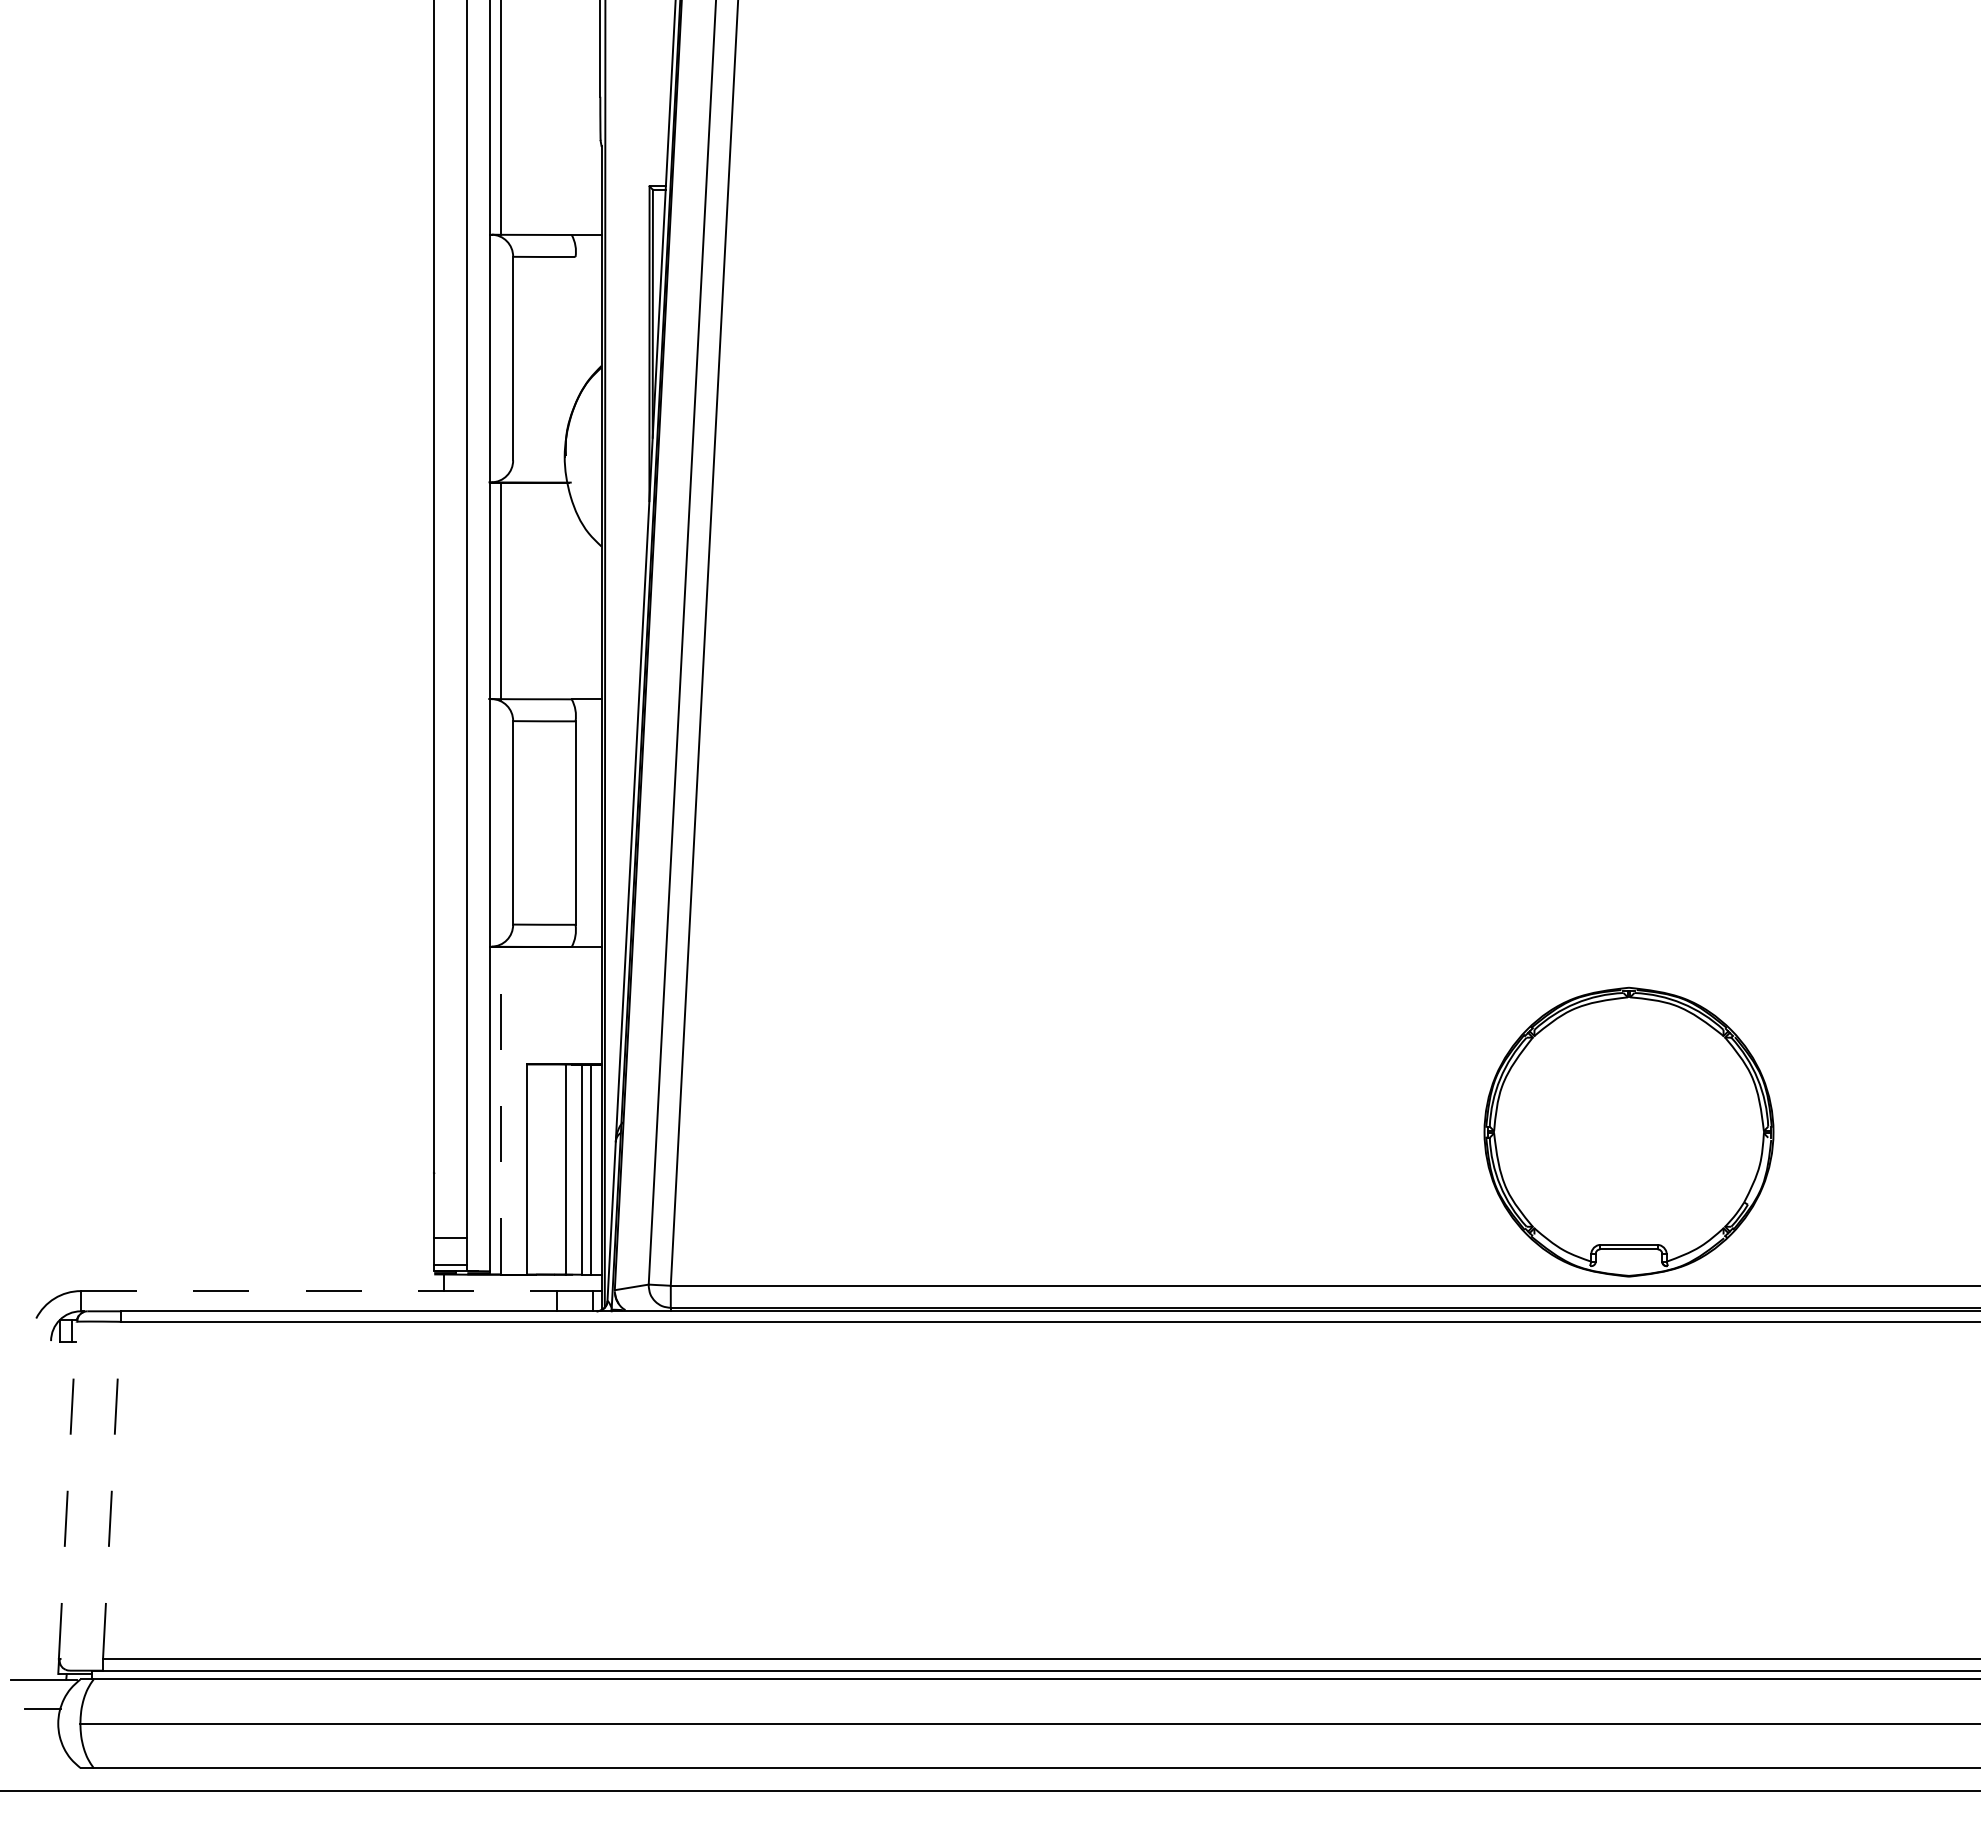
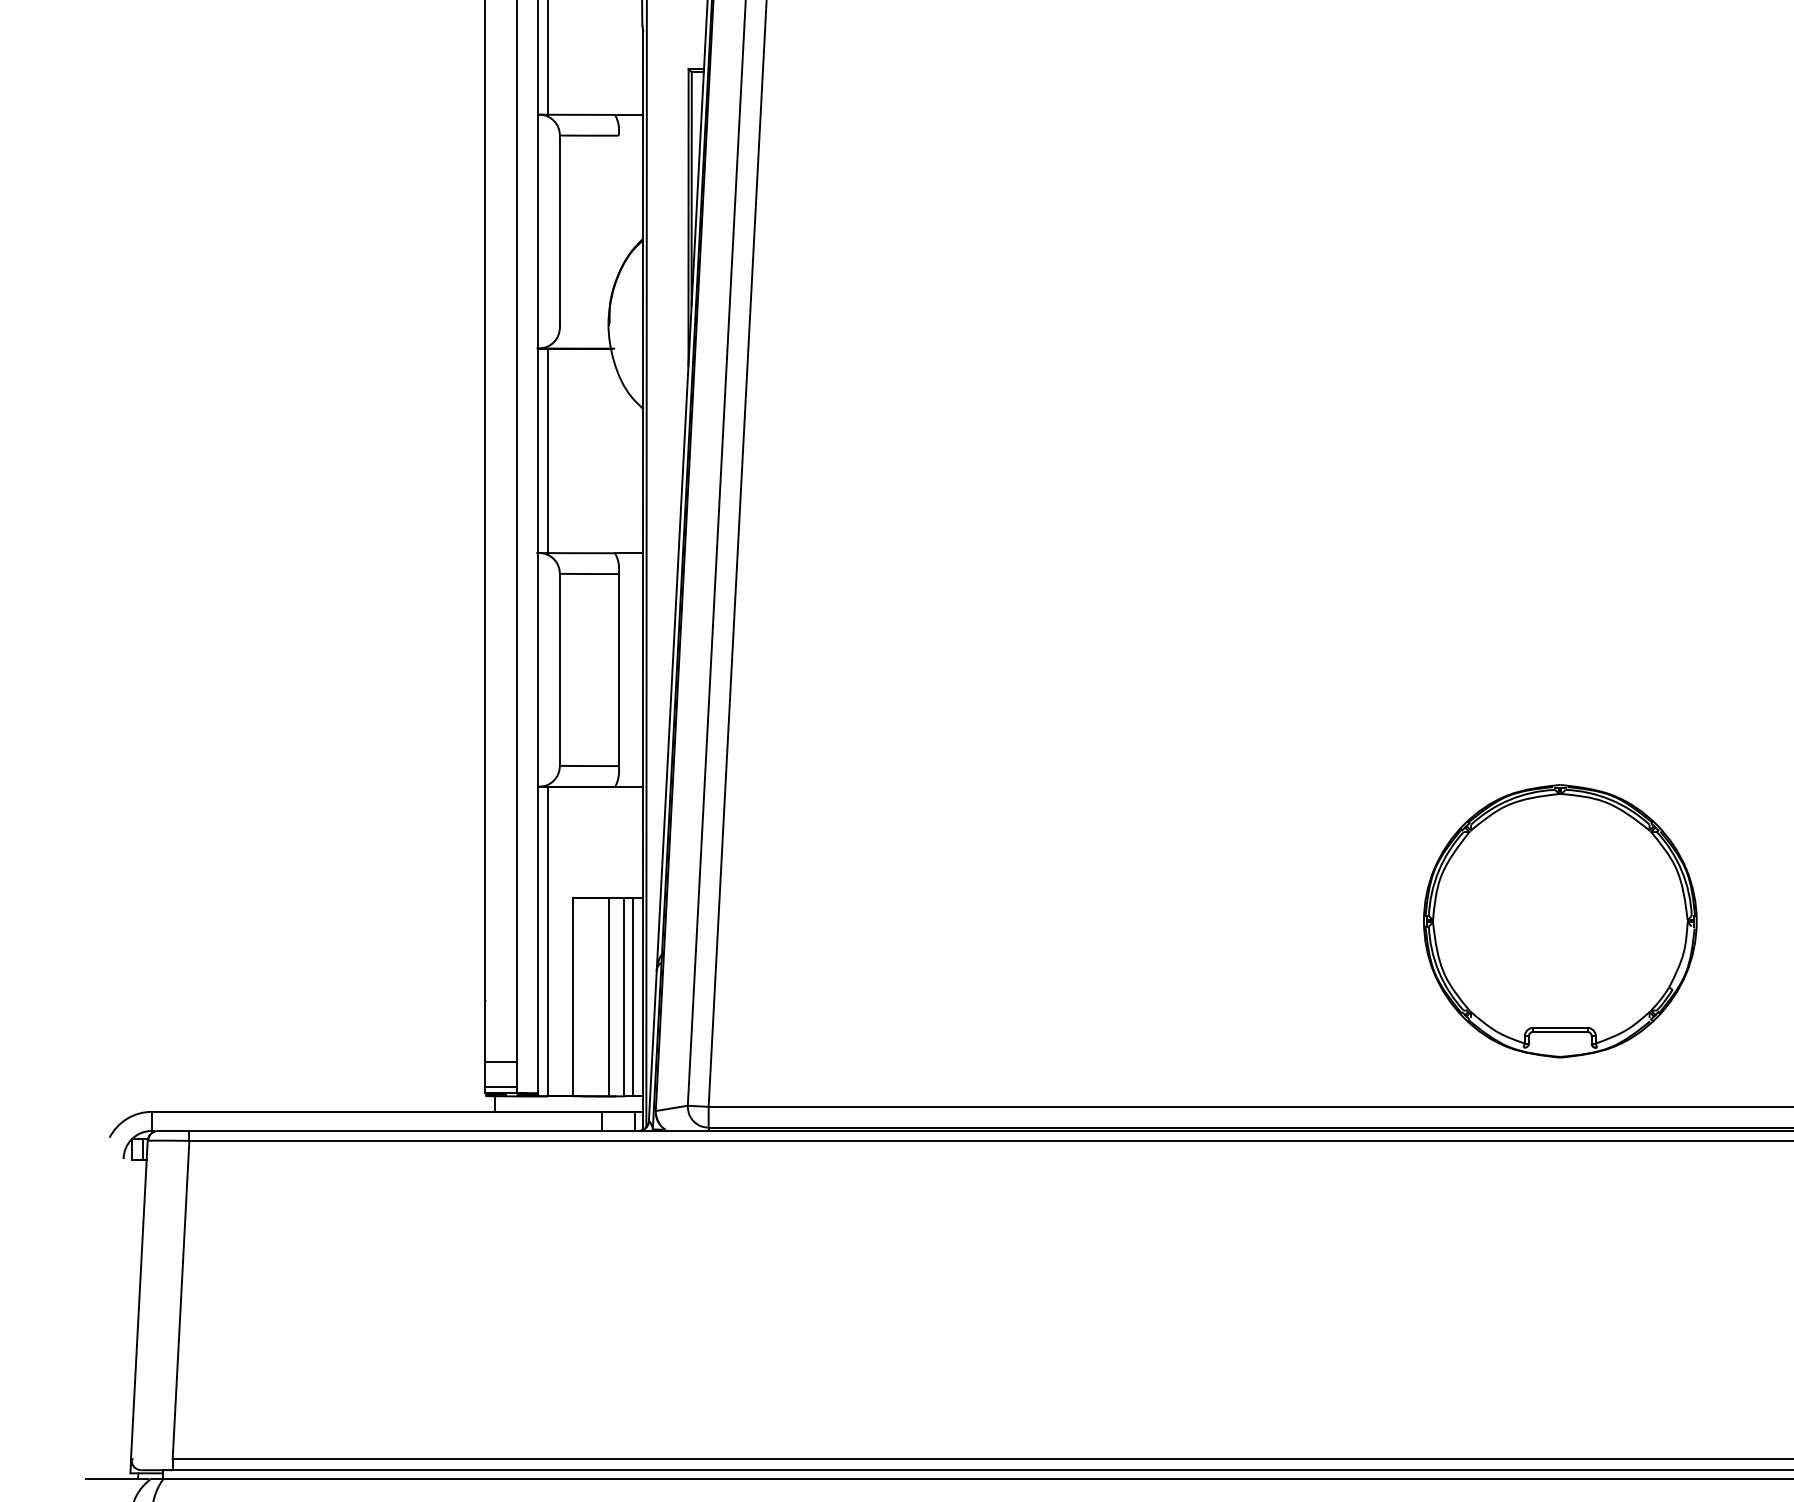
line: (500, 1110) -> (547, 941), dashed -> solid
part: (1628, 1131) -> (1559, 920), moved
line: (319, 1291) -> (377, 1112), dashed -> solid
line: (67, 1490) -> (139, 1300), dashed -> solid
line: (111, 1490) -> (180, 1300), dashed -> solid

